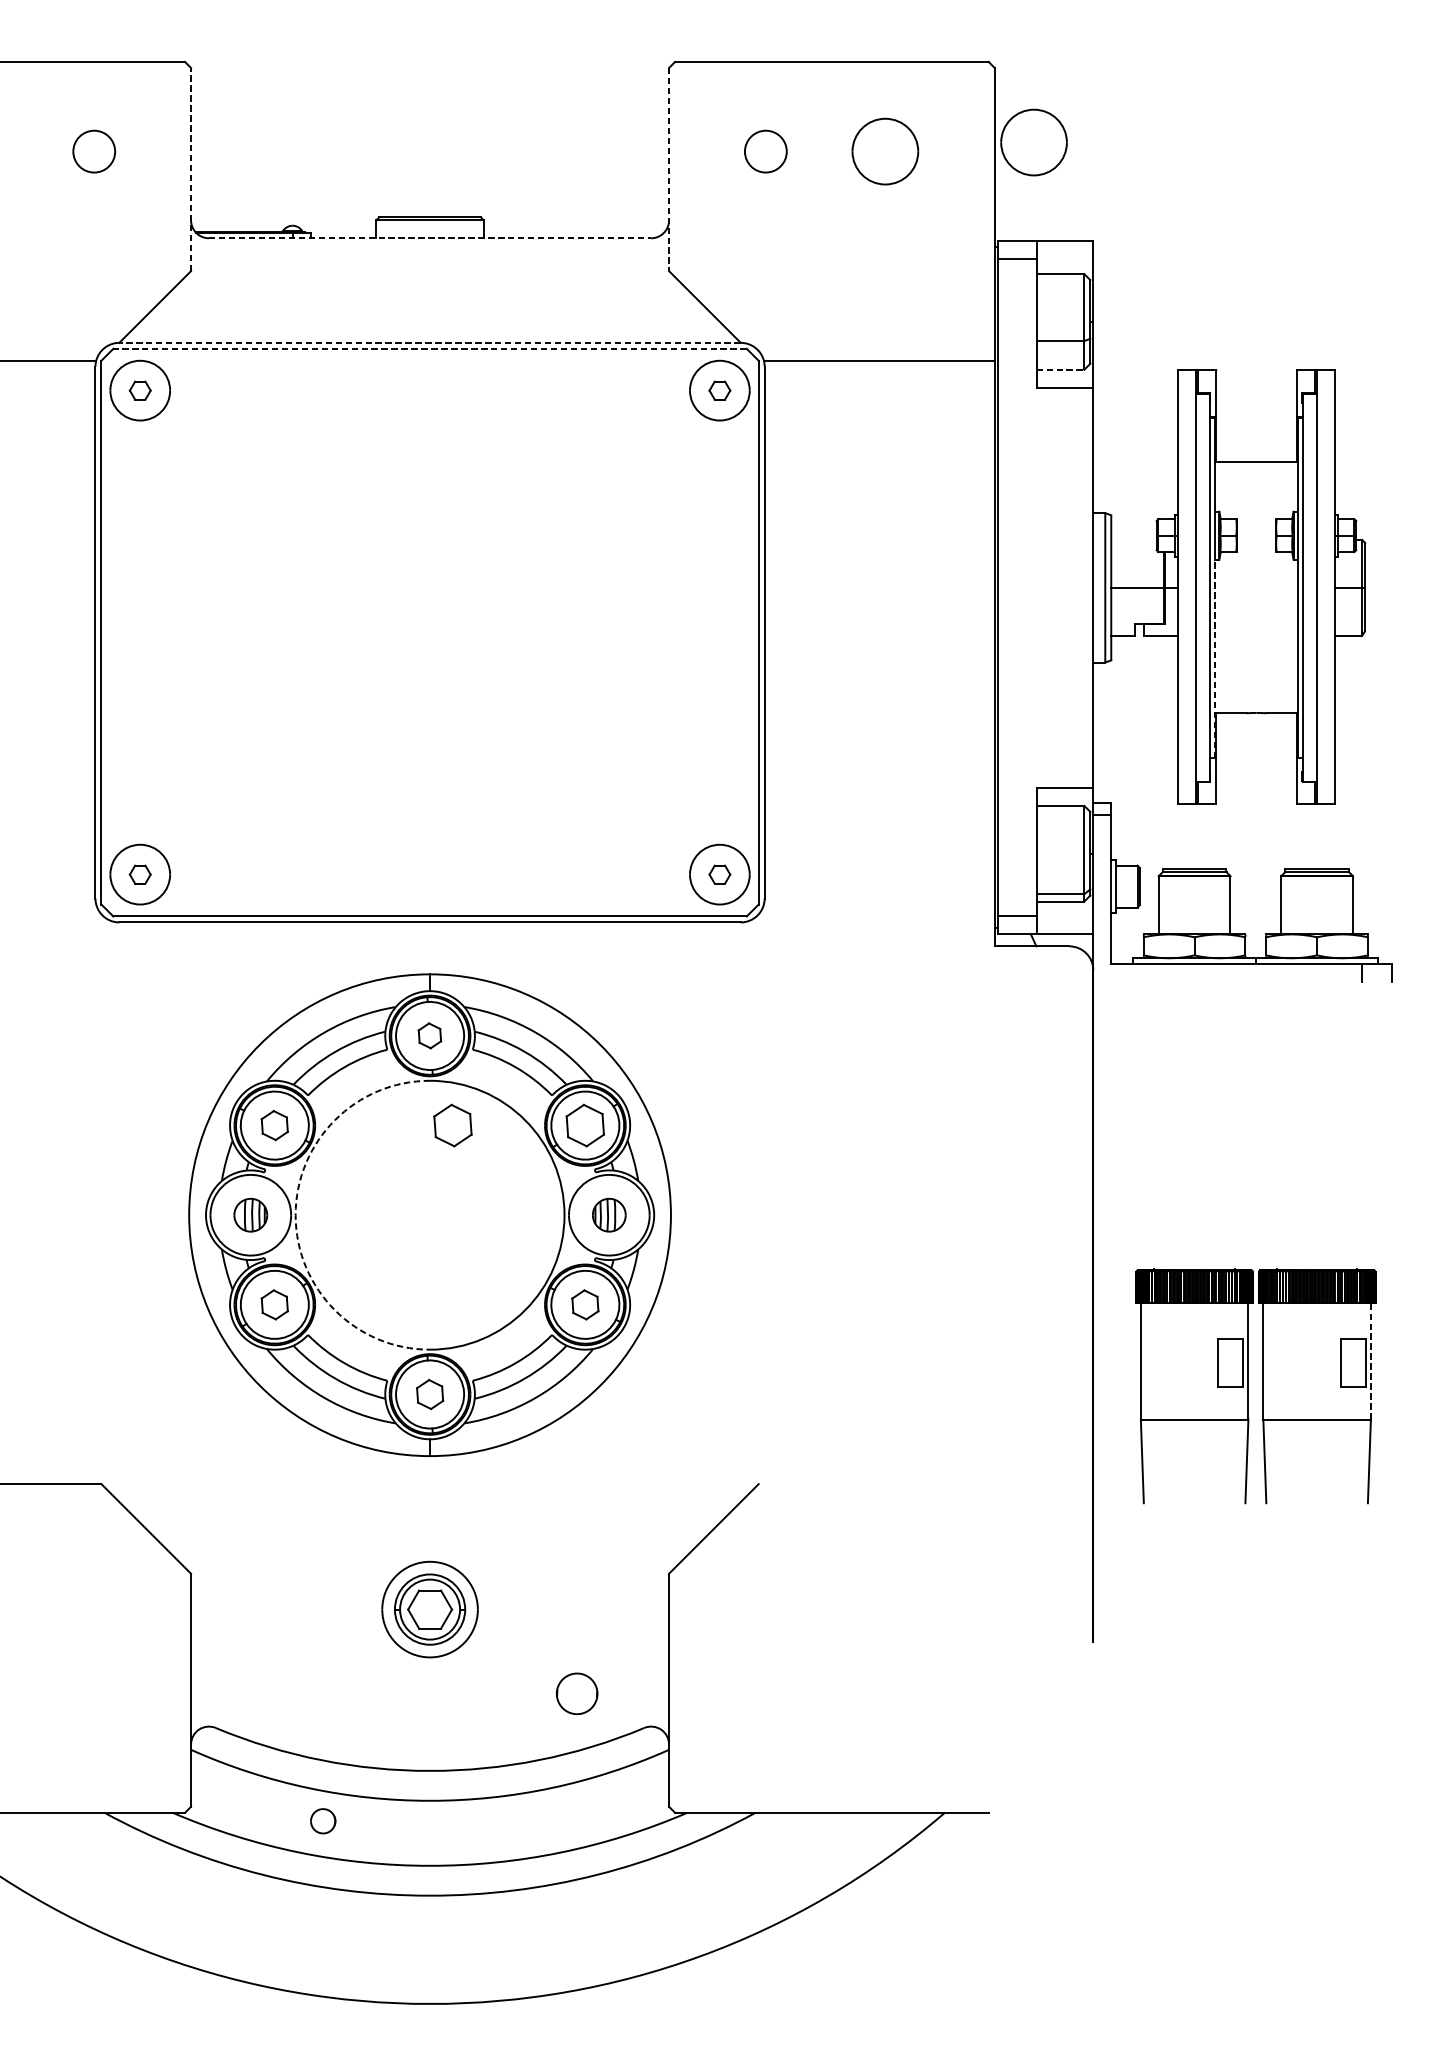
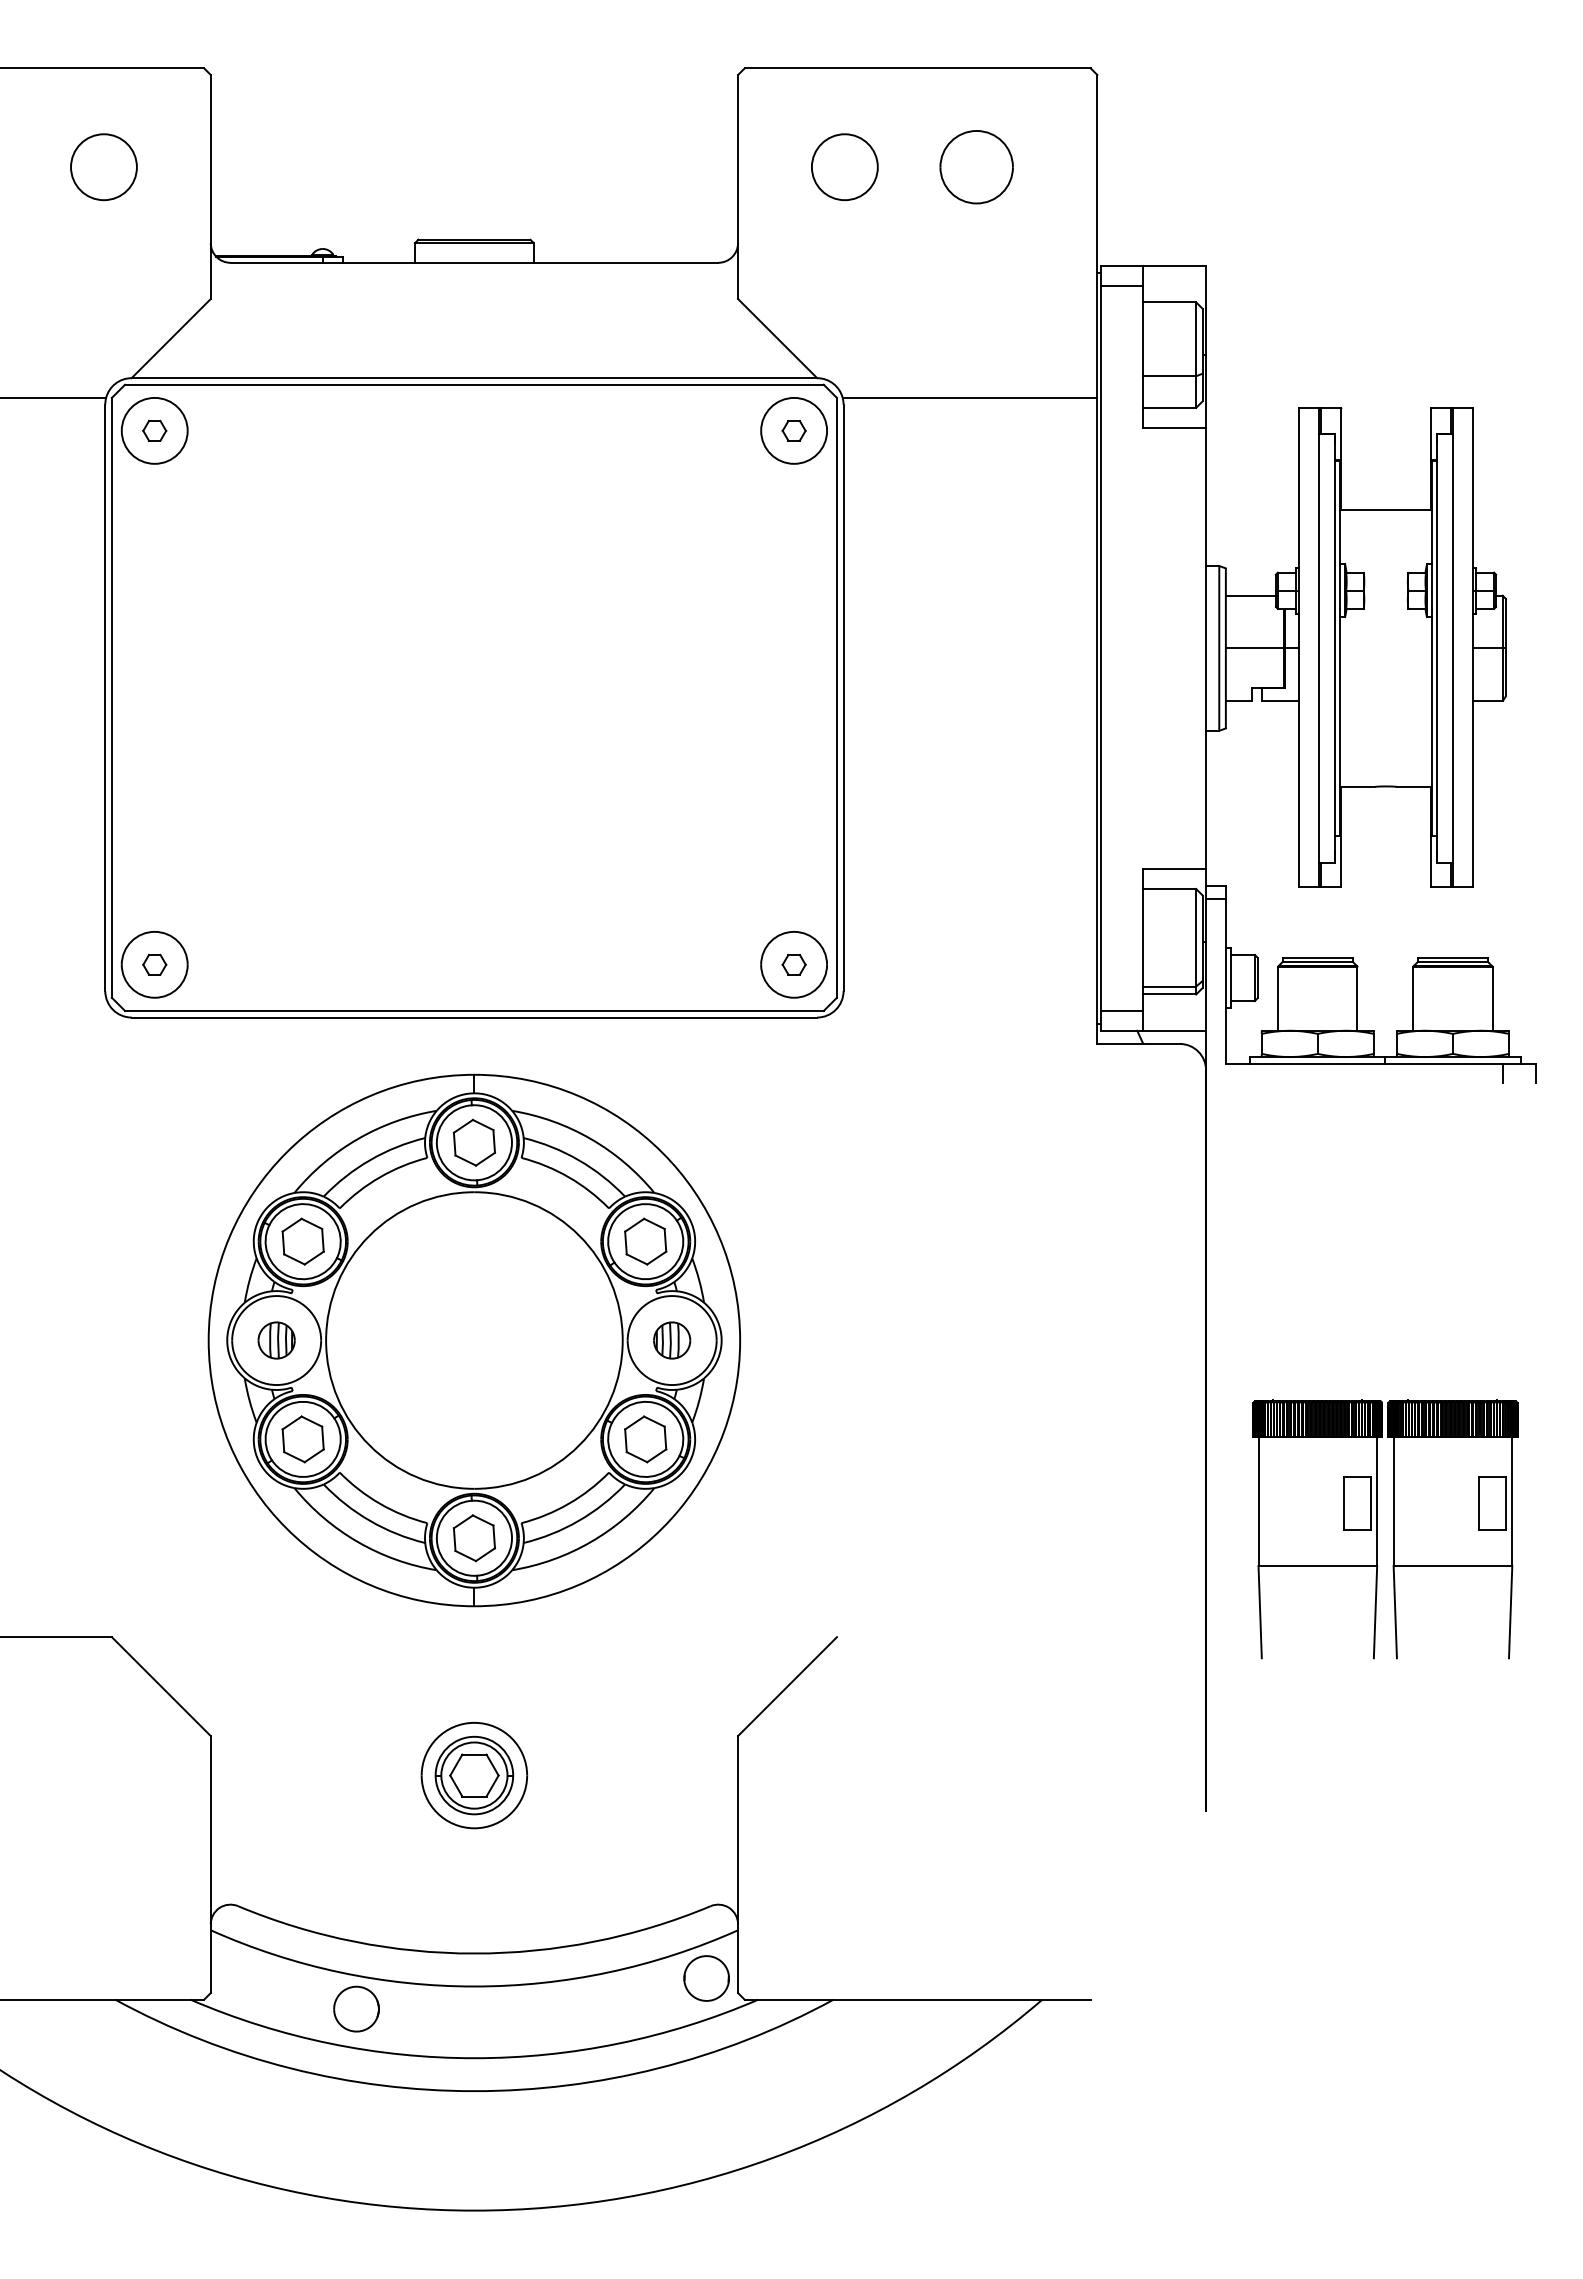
part: (1033, 142) -> (1140, 157), removed
circle: (93, 151) -> (103, 167), size x1.43
circle: (765, 151) -> (844, 167), size x1.43
line: (190, 169) -> (210, 186), dashed -> solid
line: (669, 170) -> (738, 187), dashed -> solid
line: (430, 237) -> (474, 262), dashed -> solid
line: (430, 343) -> (474, 378), dashed -> solid
line: (429, 348) -> (473, 384), dashed -> solid
line: (1061, 369) -> (1170, 407), dashed -> solid
line: (1133, 539) -> (1250, 595), added
line: (1214, 654) -> (1339, 722), dashed -> solid
part: (429, 1035) -> (473, 1142), size x1.67
part: (274, 1125) -> (302, 1241), size x1.43
part: (452, 1125) -> (499, 1241), removed
arc: (295, 1215) -> (326, 1340), dashed -> solid
part: (274, 1304) -> (302, 1439), size x1.43
part: (585, 1304) -> (645, 1439), size x1.43
line: (1371, 1361) -> (1512, 1501), dashed -> solid
part: (430, 1394) -> (474, 1538), size x1.43
part: (576, 1693) -> (706, 1978), moved
part: (323, 1820) -> (356, 2008), size x1.67

